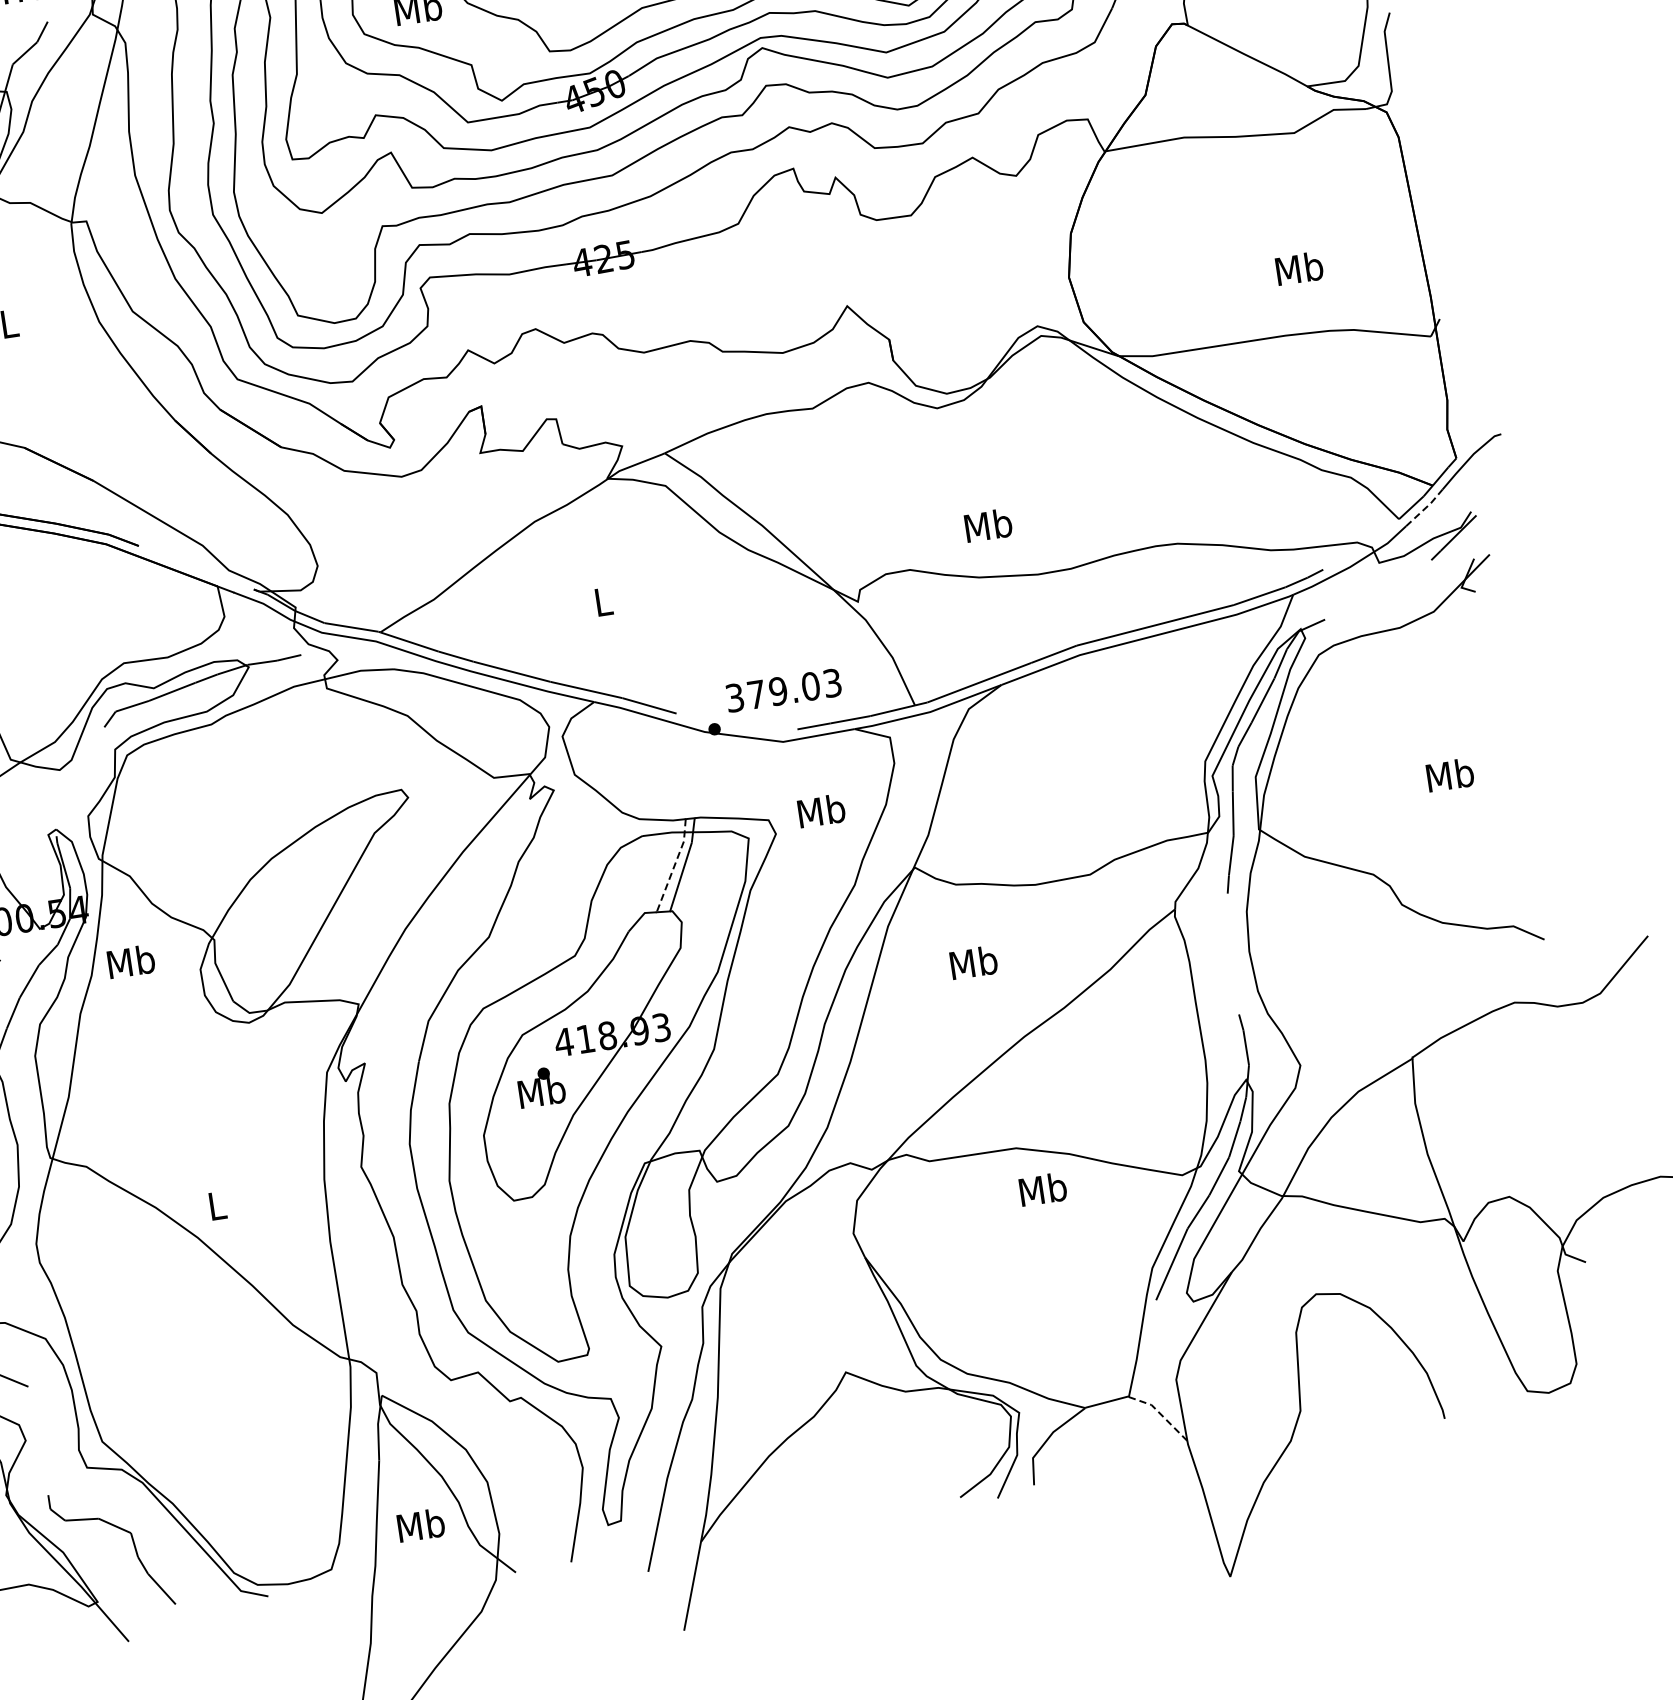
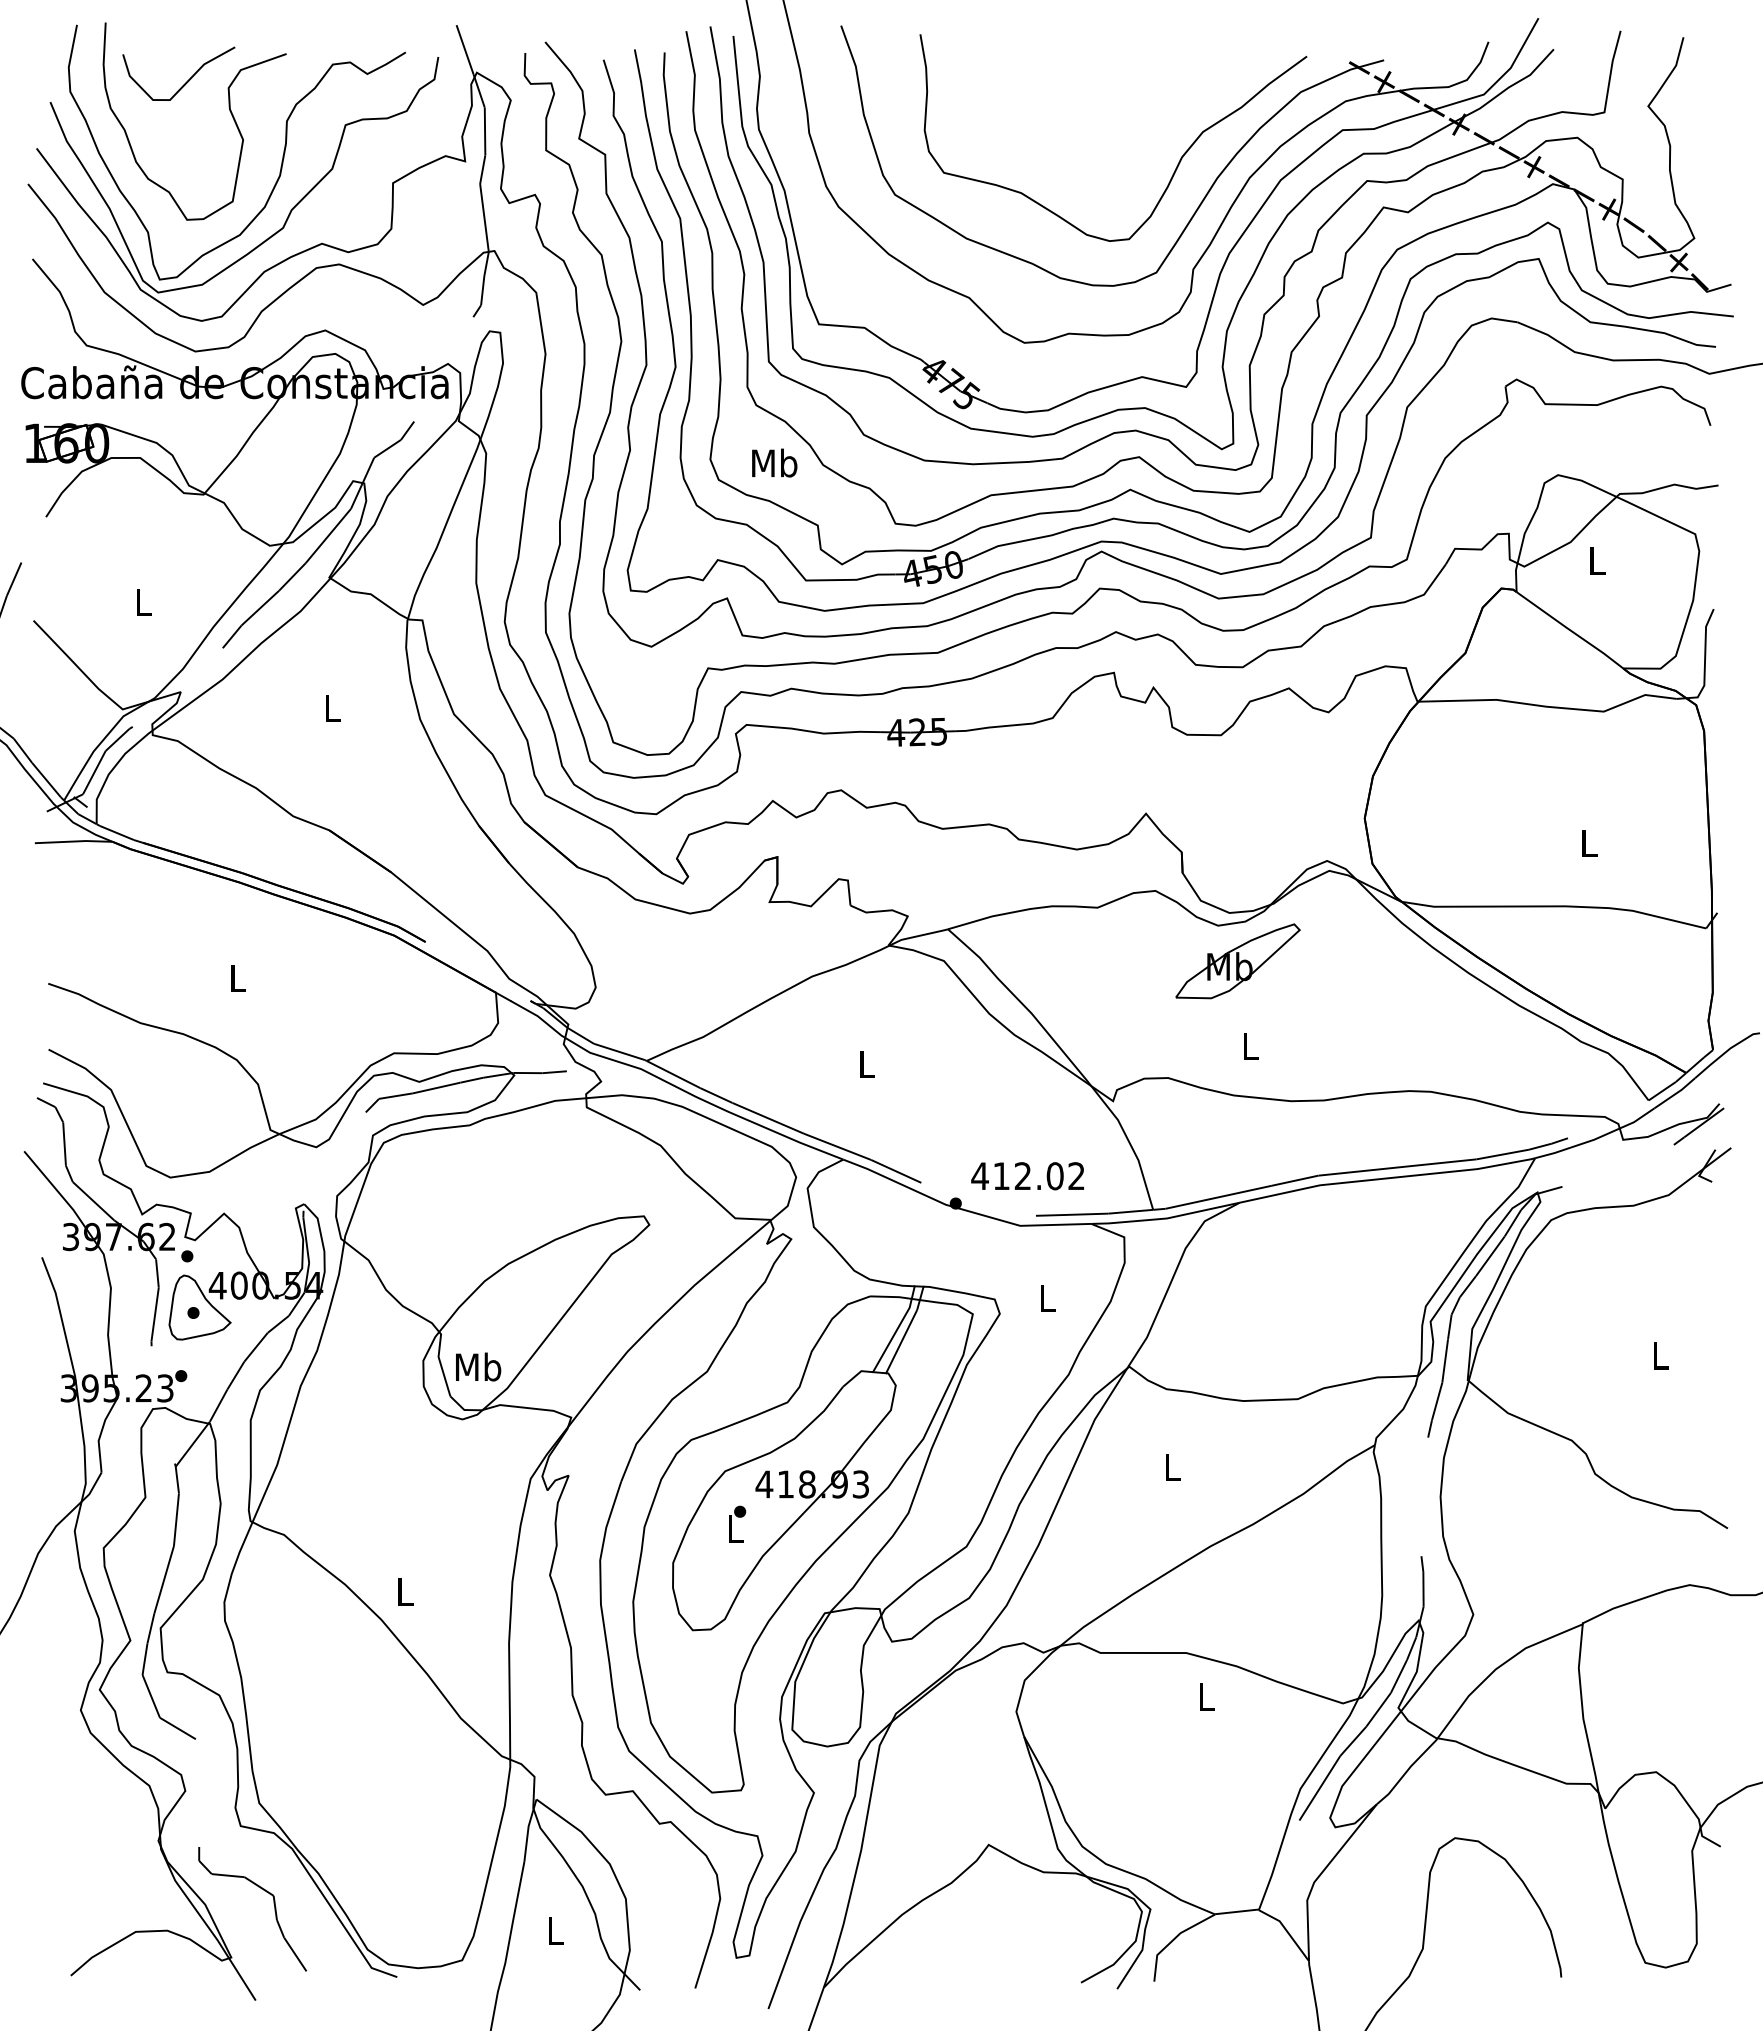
text: (1298, 268) -> (1588, 843), Mb -> L
part: (962, 441) -> (1237, 961), added
line: (1426, 507) -> (1676, 1093), dashed -> solid
text: (988, 525) -> (1250, 1046), Mb -> L
text: (782, 690) -> (1027, 1176), 379.03 -> 412.02
text: (1449, 775) -> (1660, 1355), Mb -> L
text: (821, 810) -> (1047, 1297), Mb -> L
line: (674, 866) -> (896, 1330), dashed -> solid
text: (131, 961) -> (478, 1366), moved
text: (973, 961) -> (1172, 1466), Mb -> L
text: (541, 1092) -> (735, 1529), Mb -> L
text: (1042, 1189) -> (1205, 1696), Mb -> L
line: (1161, 1414) -> (1287, 1931), dashed -> solid
text: (421, 1525) -> (555, 1930), Mb -> L

